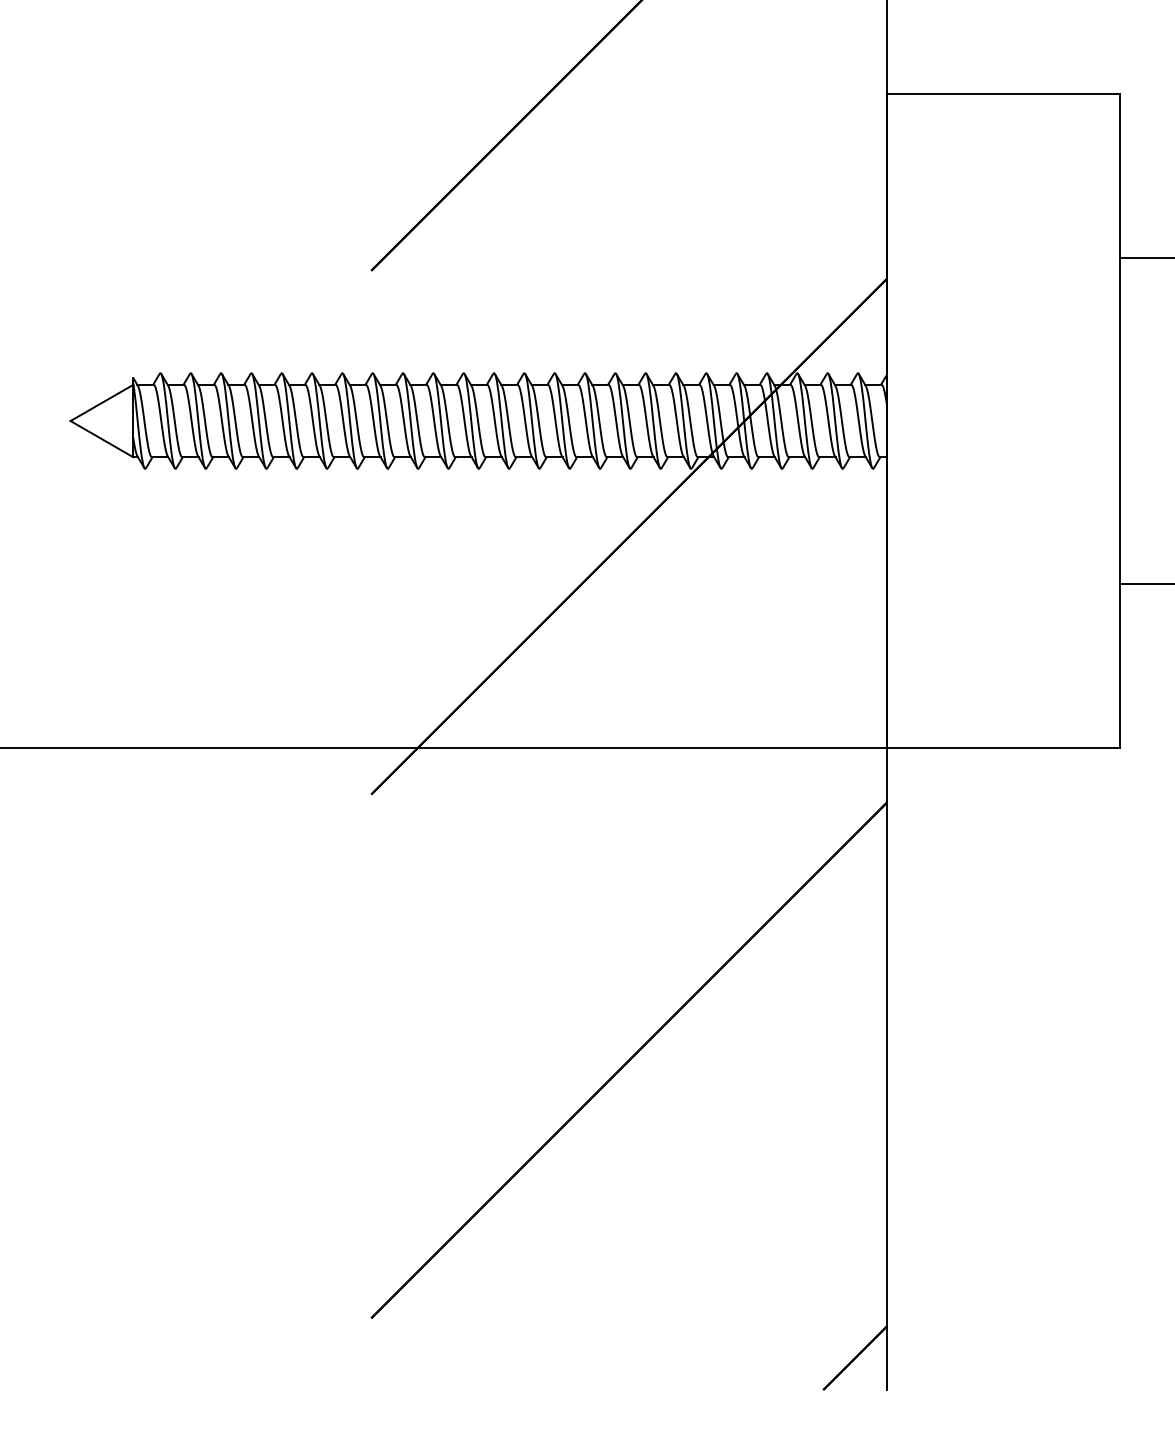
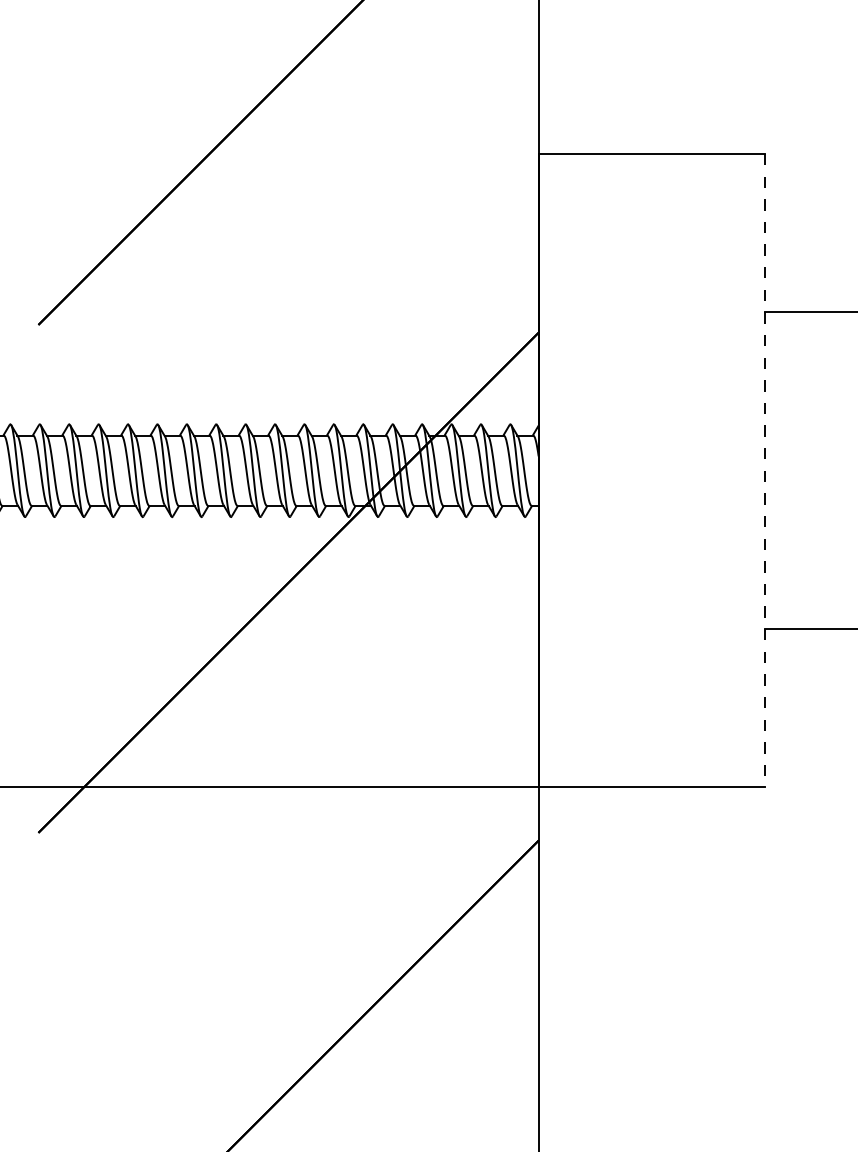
line: (1120, 421) -> (765, 471), solid -> dashed

